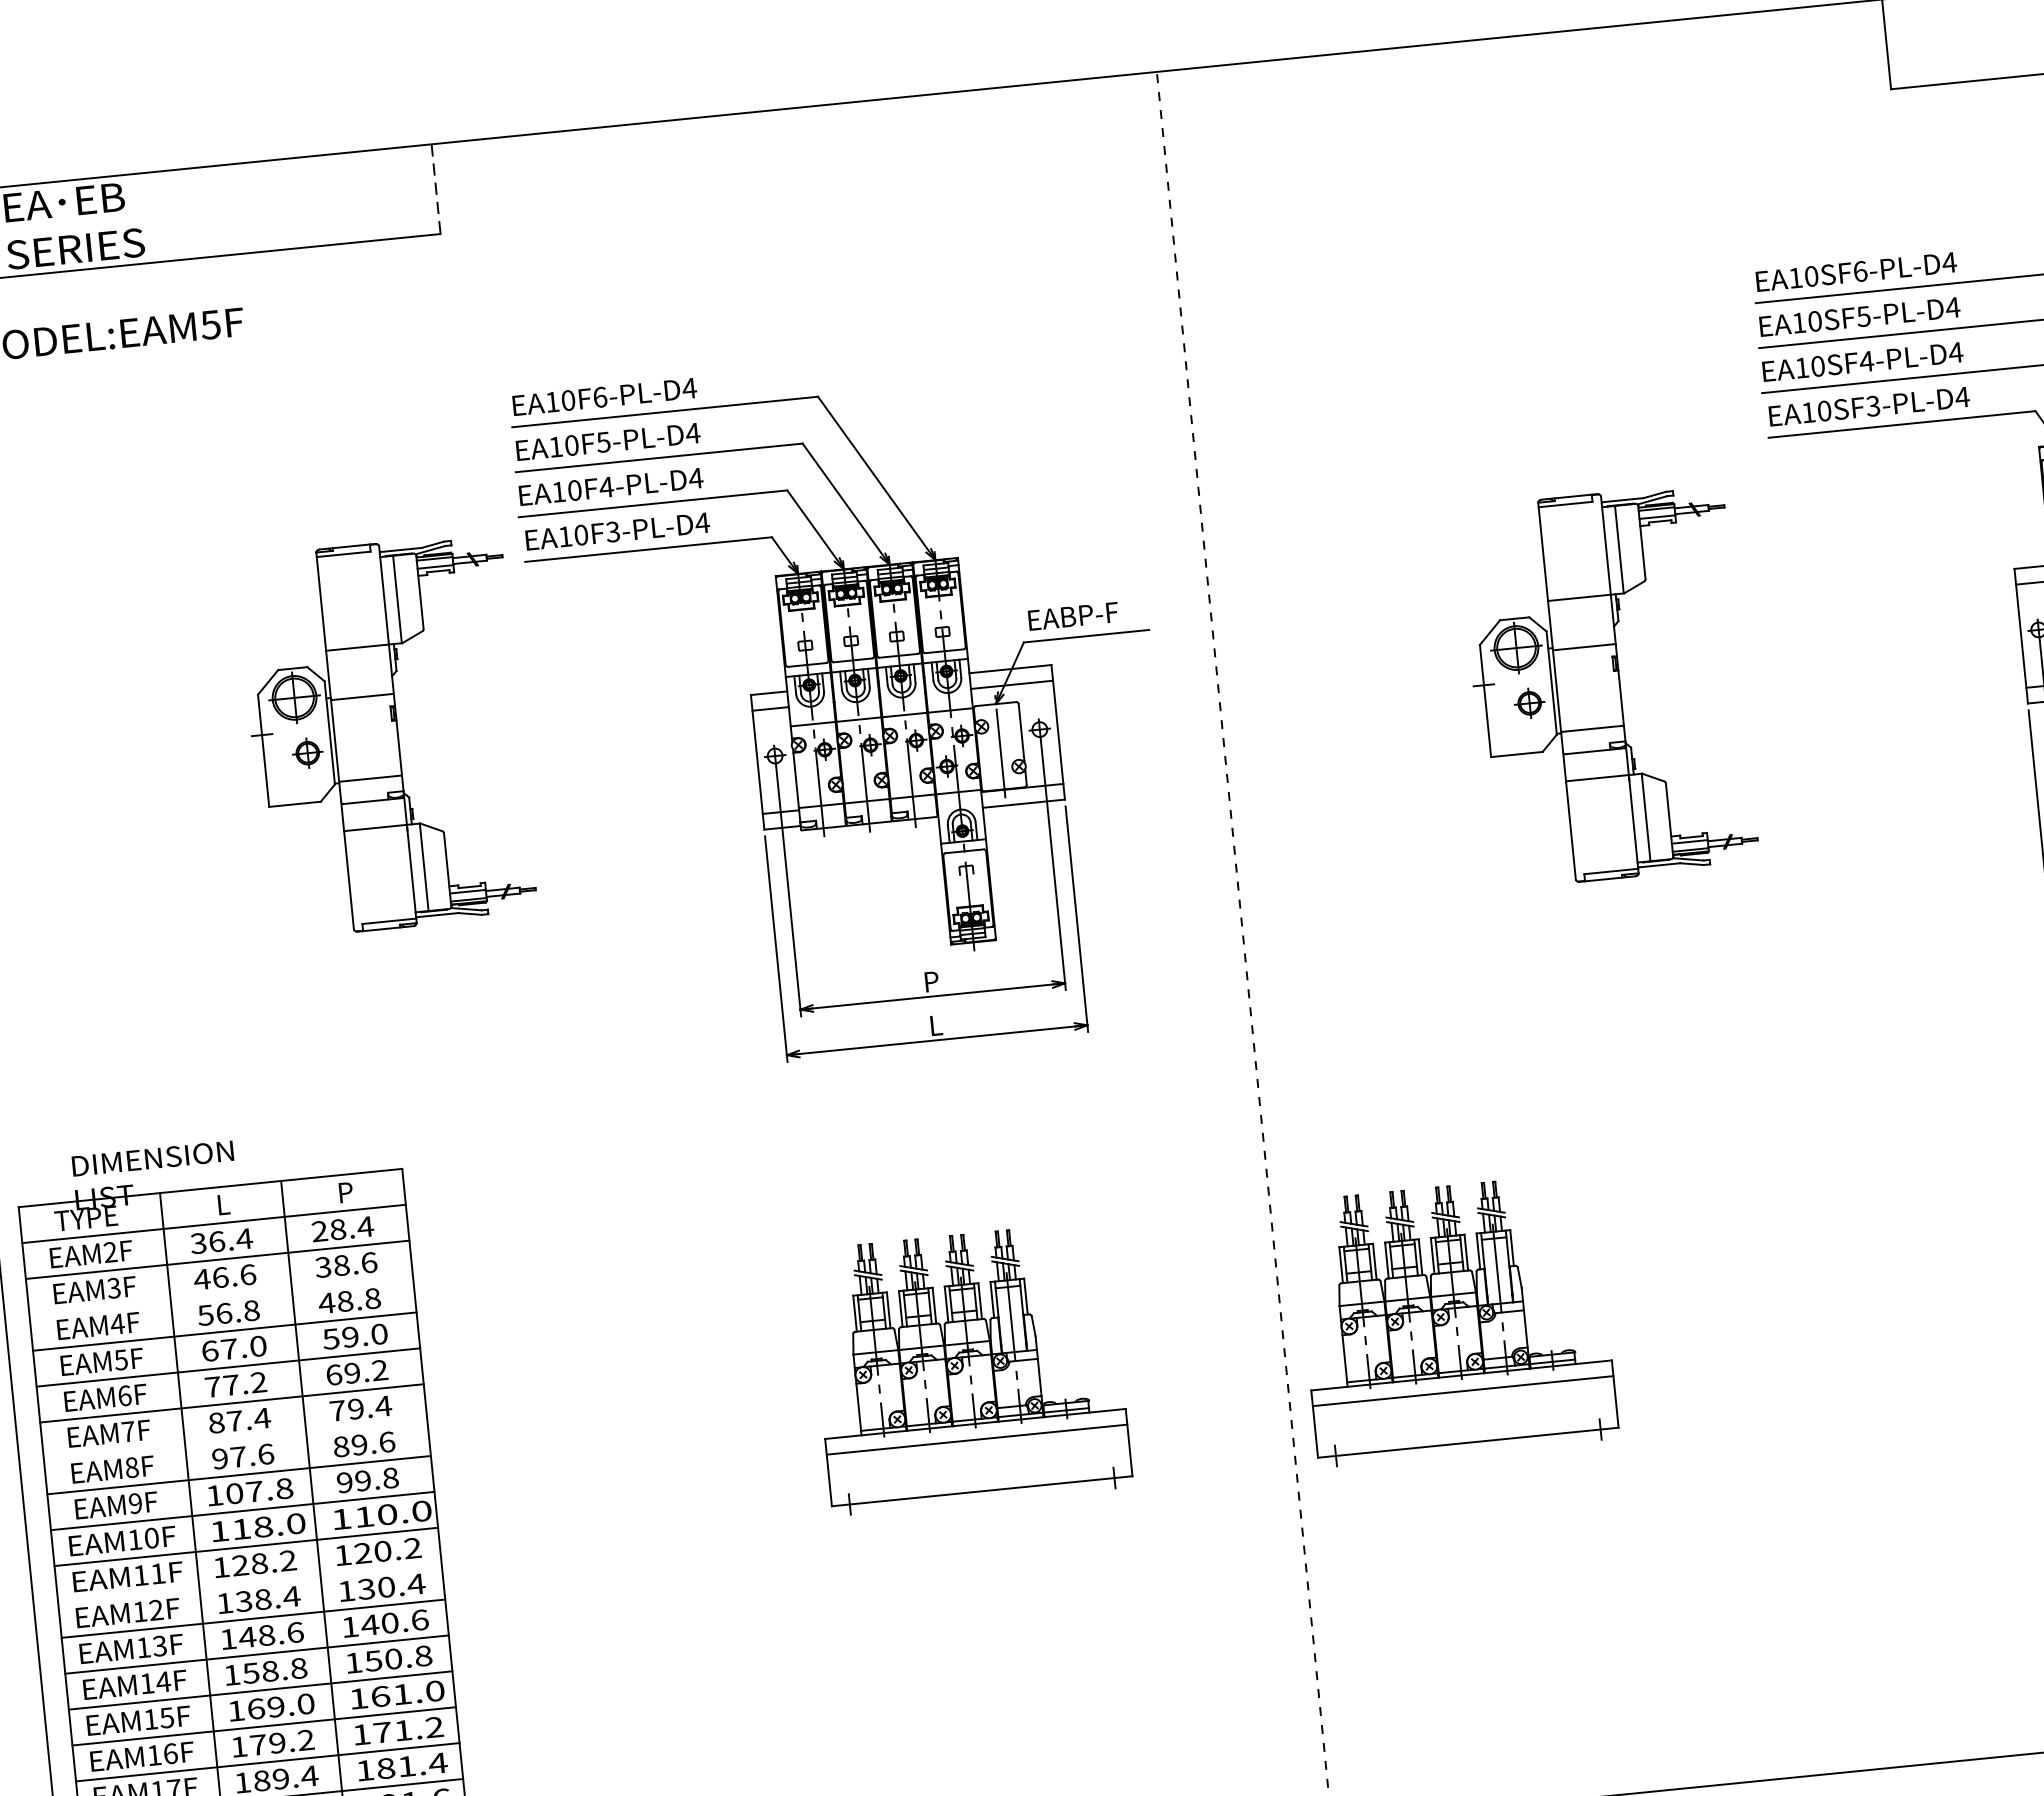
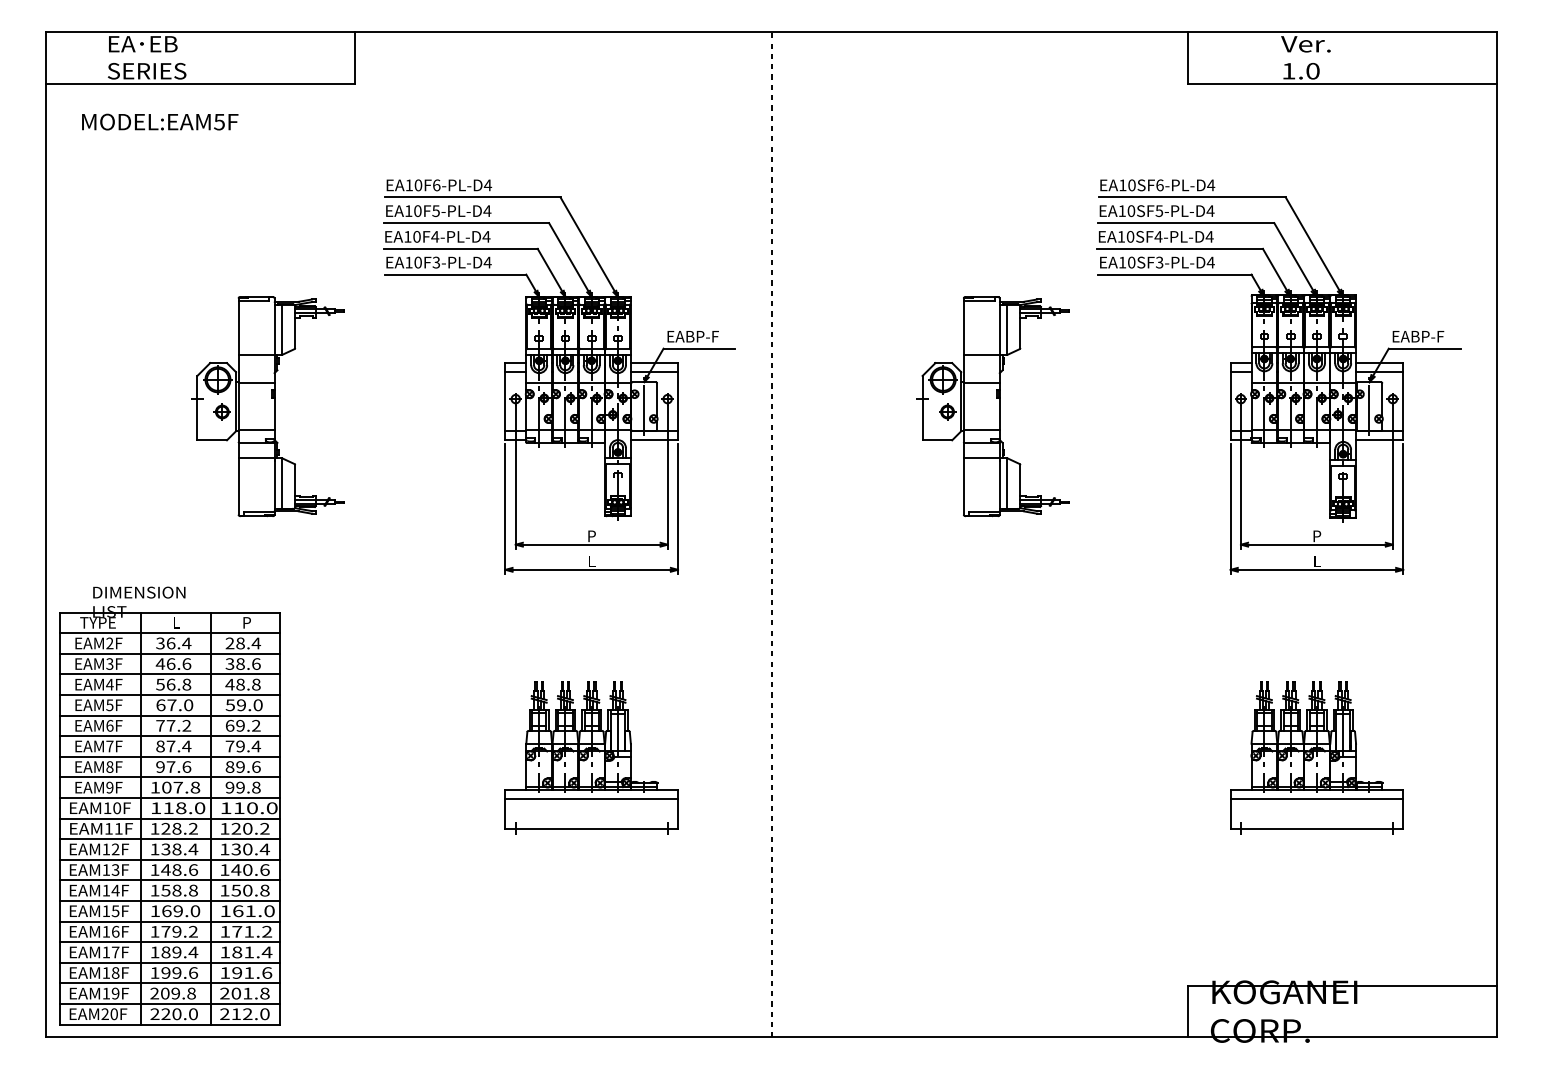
line: (436, 188) -> (355, 57), dashed -> solid
part: (385, 735) -> (267, 406), moved
line: (221, 1295) -> (170, 674), added
part: (1455, 1318) -> (870, 757), removed
line: (235, 1438) -> (170, 756), added
line: (250, 1583) -> (170, 839), added

